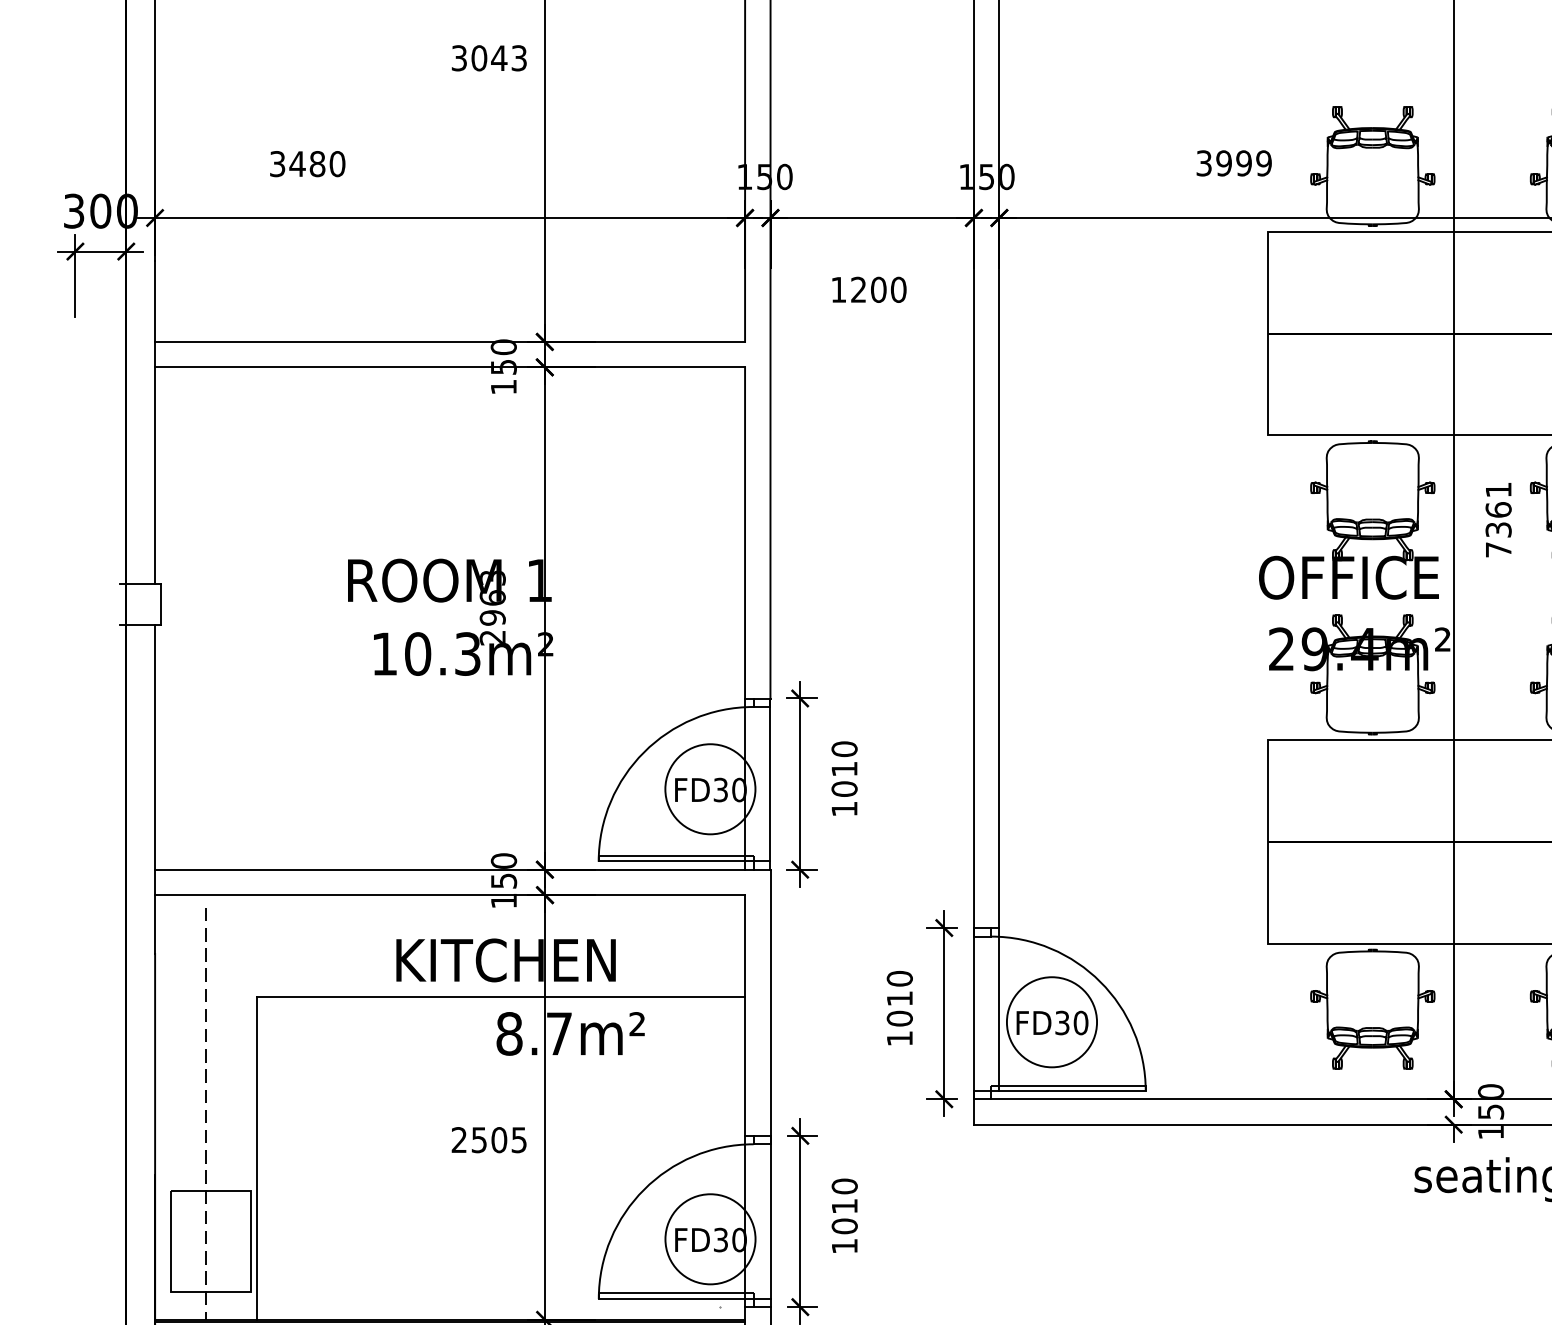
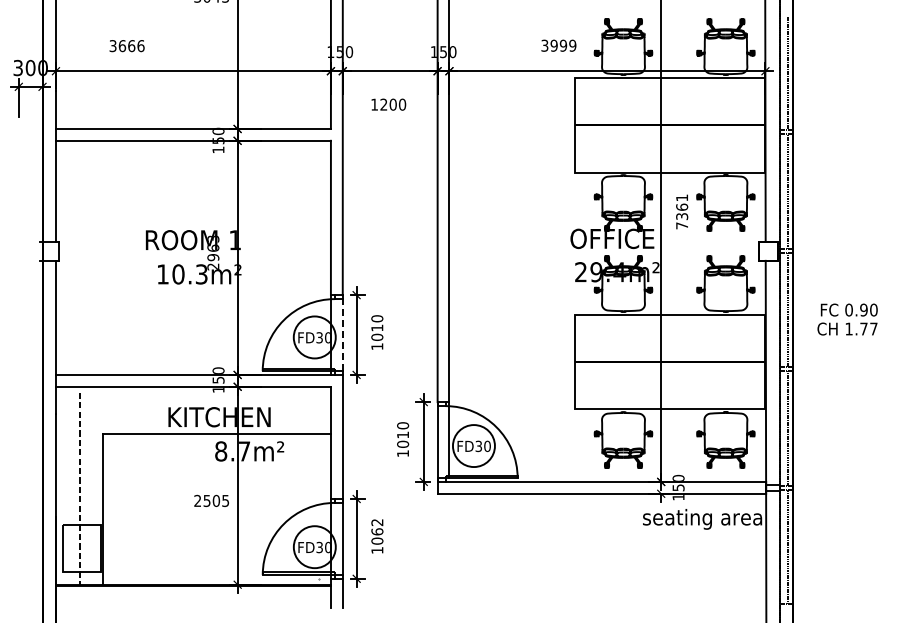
text: (317, 164) -> (131, 46), 3480 -> 3666
line: (769, 780) -> (342, 333), solid -> dashed
text: (844, 1194) -> (377, 526), 1010 -> 1062

